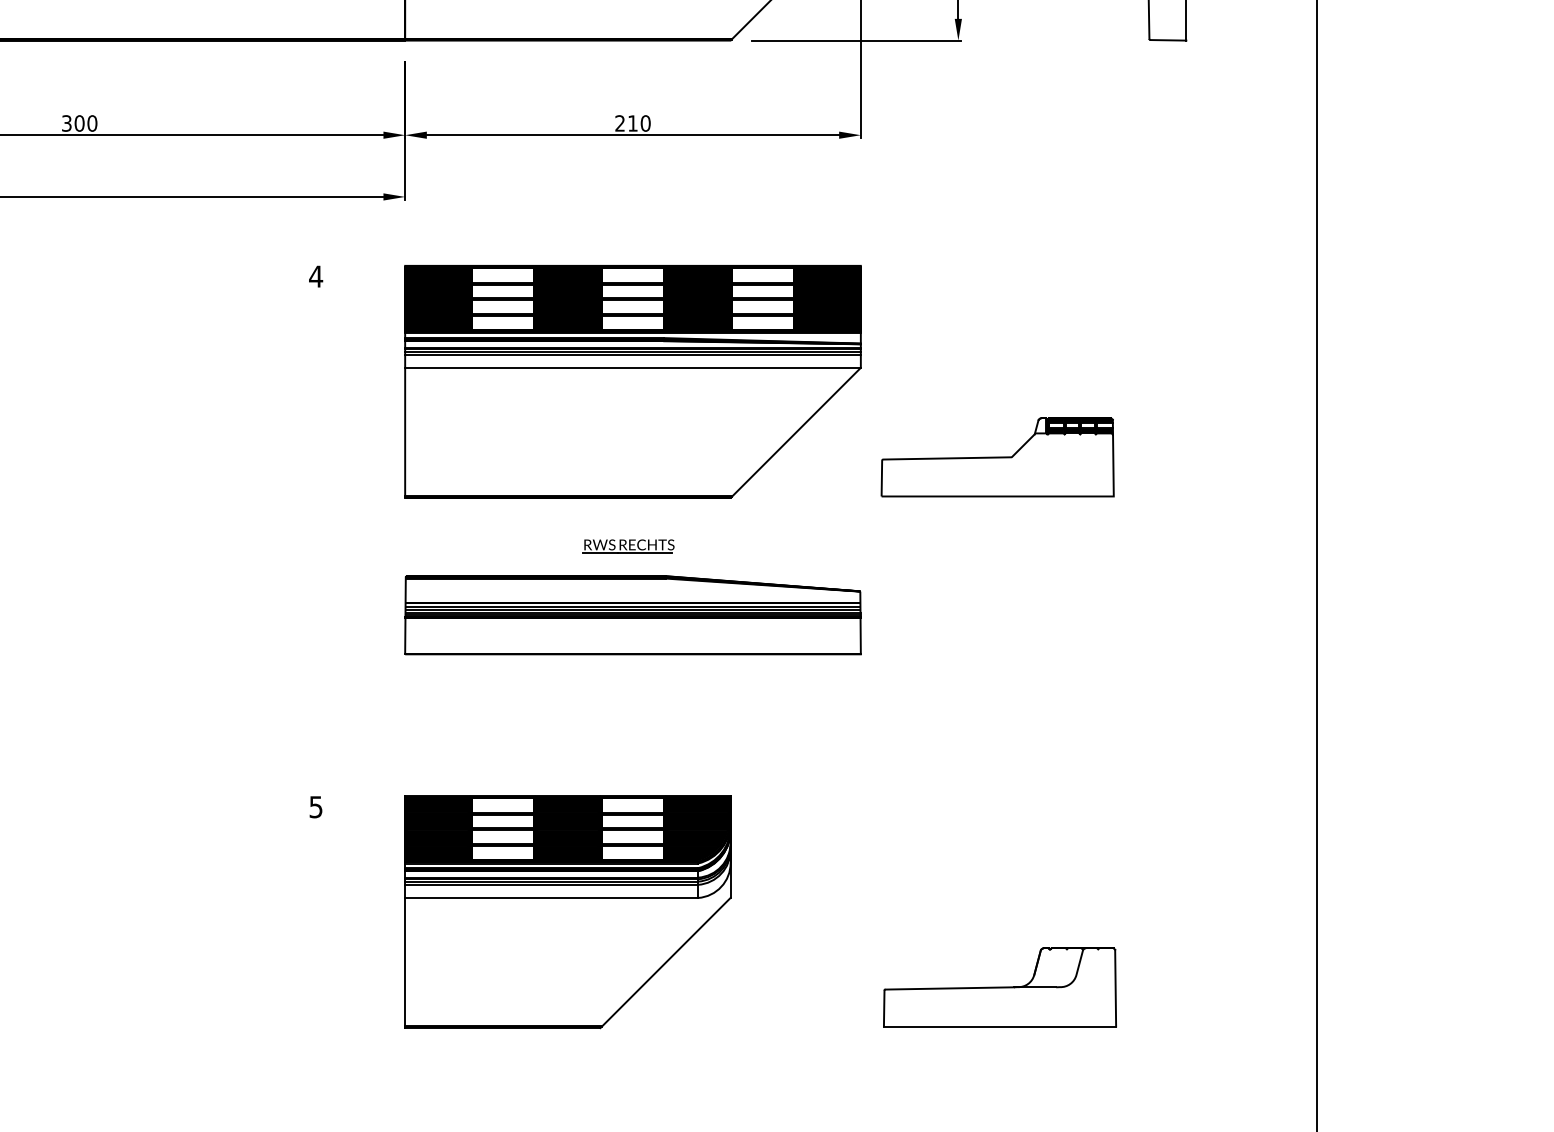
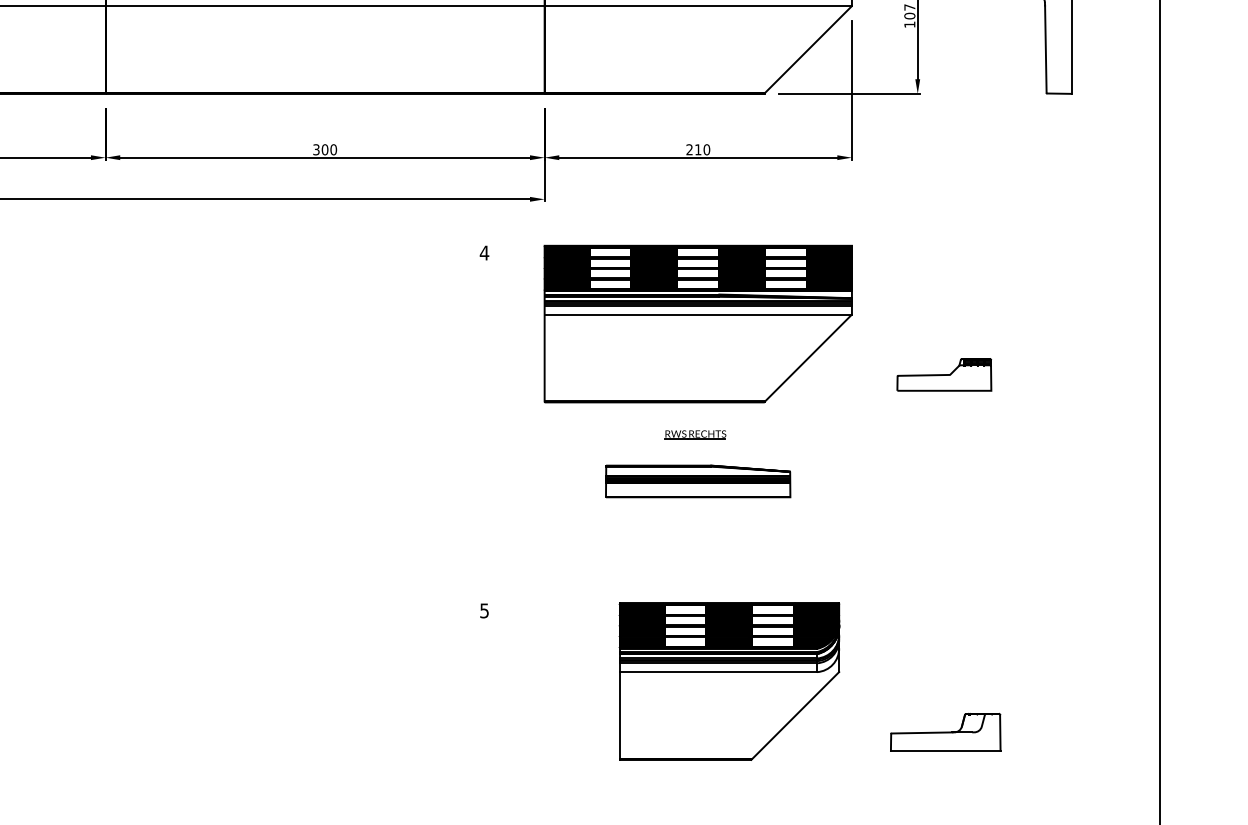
part: (998, 456) -> (944, 374), size x0.6
part: (631, 615) -> (697, 481), size x0.6
part: (568, 911) -> (729, 681), moved
part: (999, 987) -> (945, 732), size x0.7

